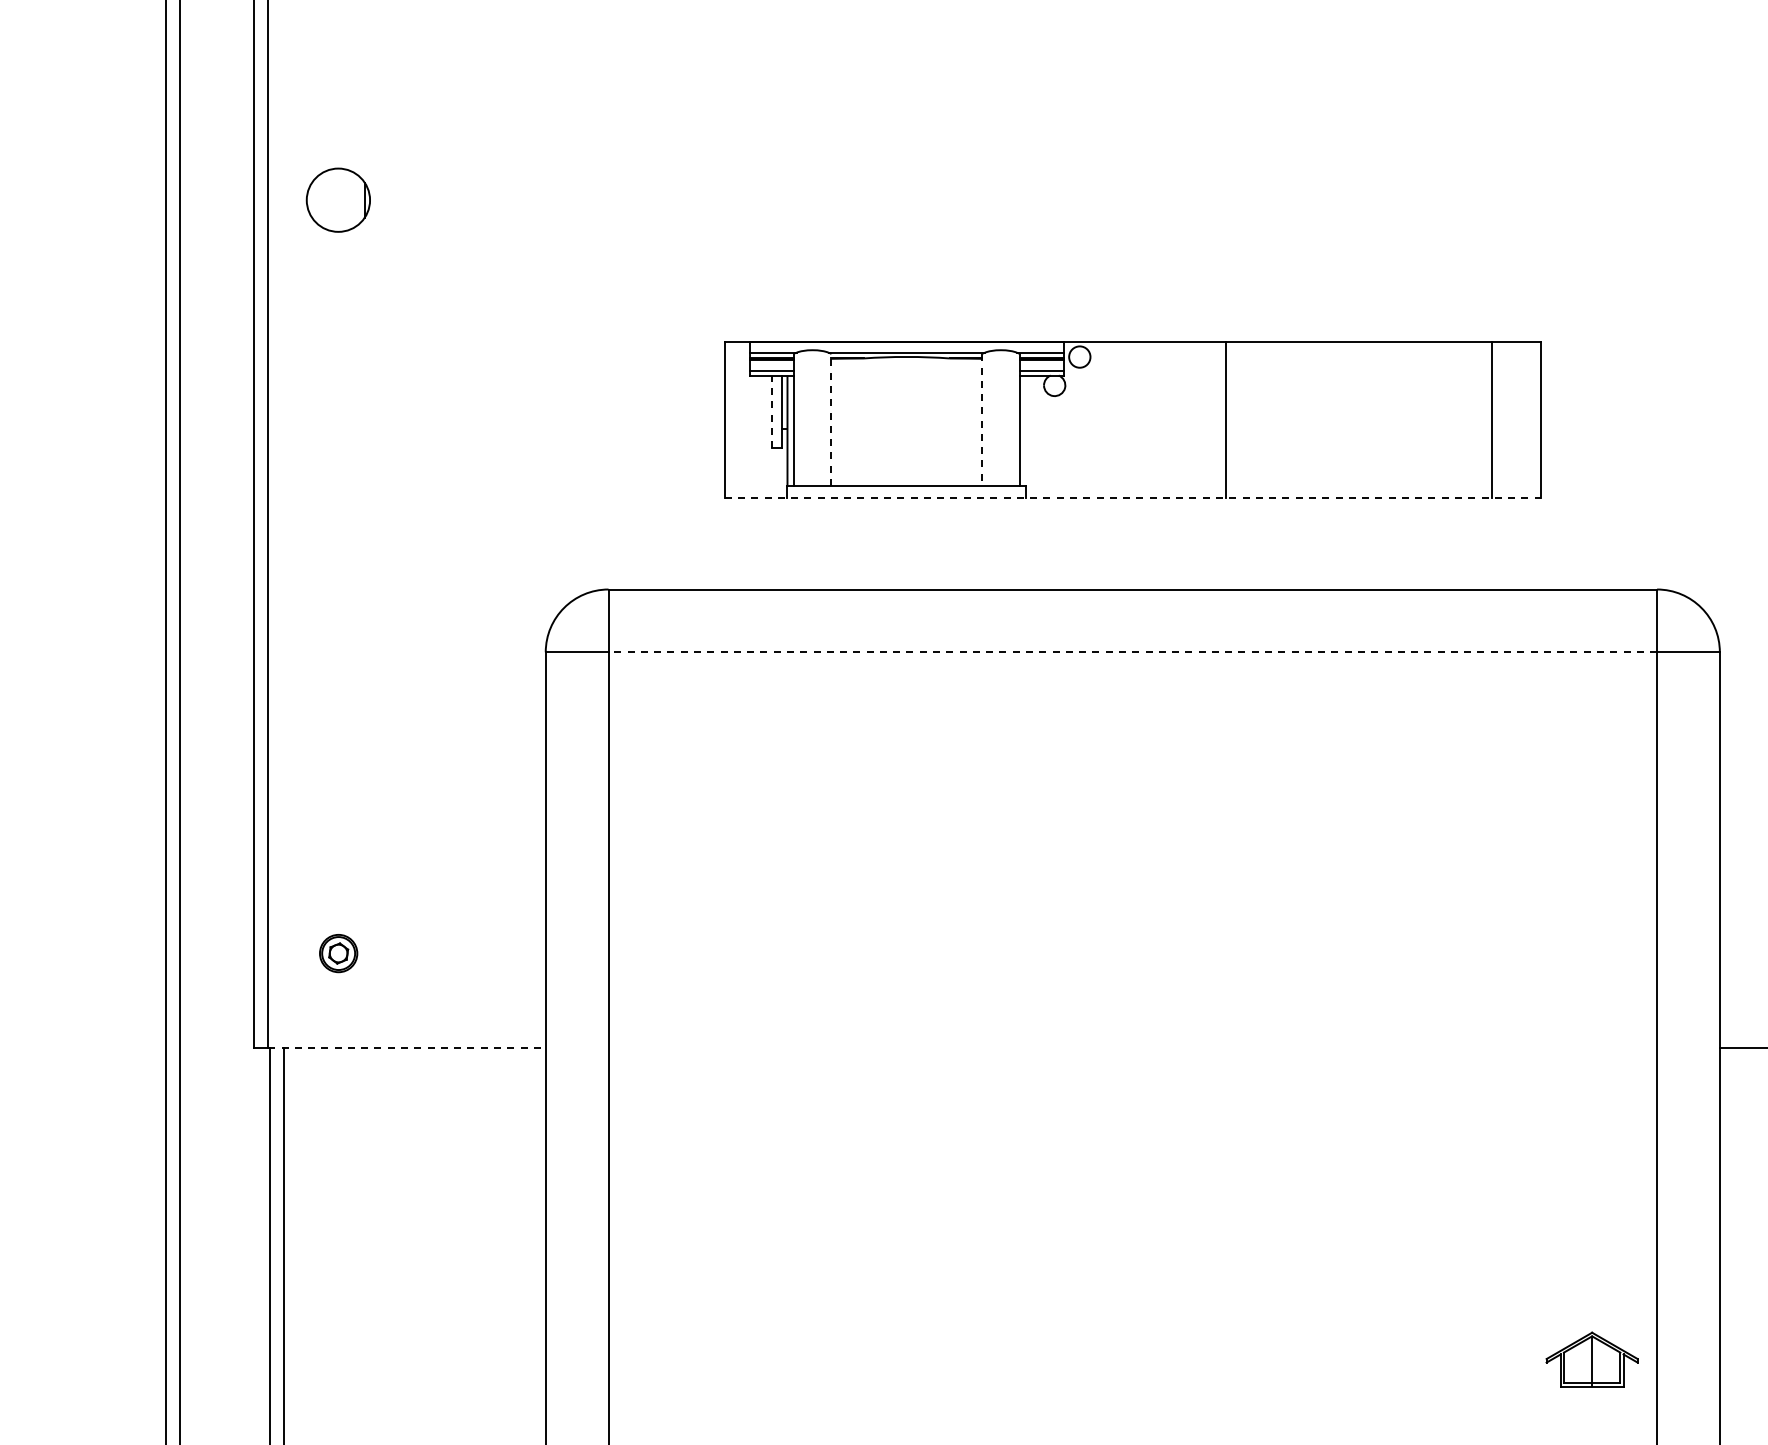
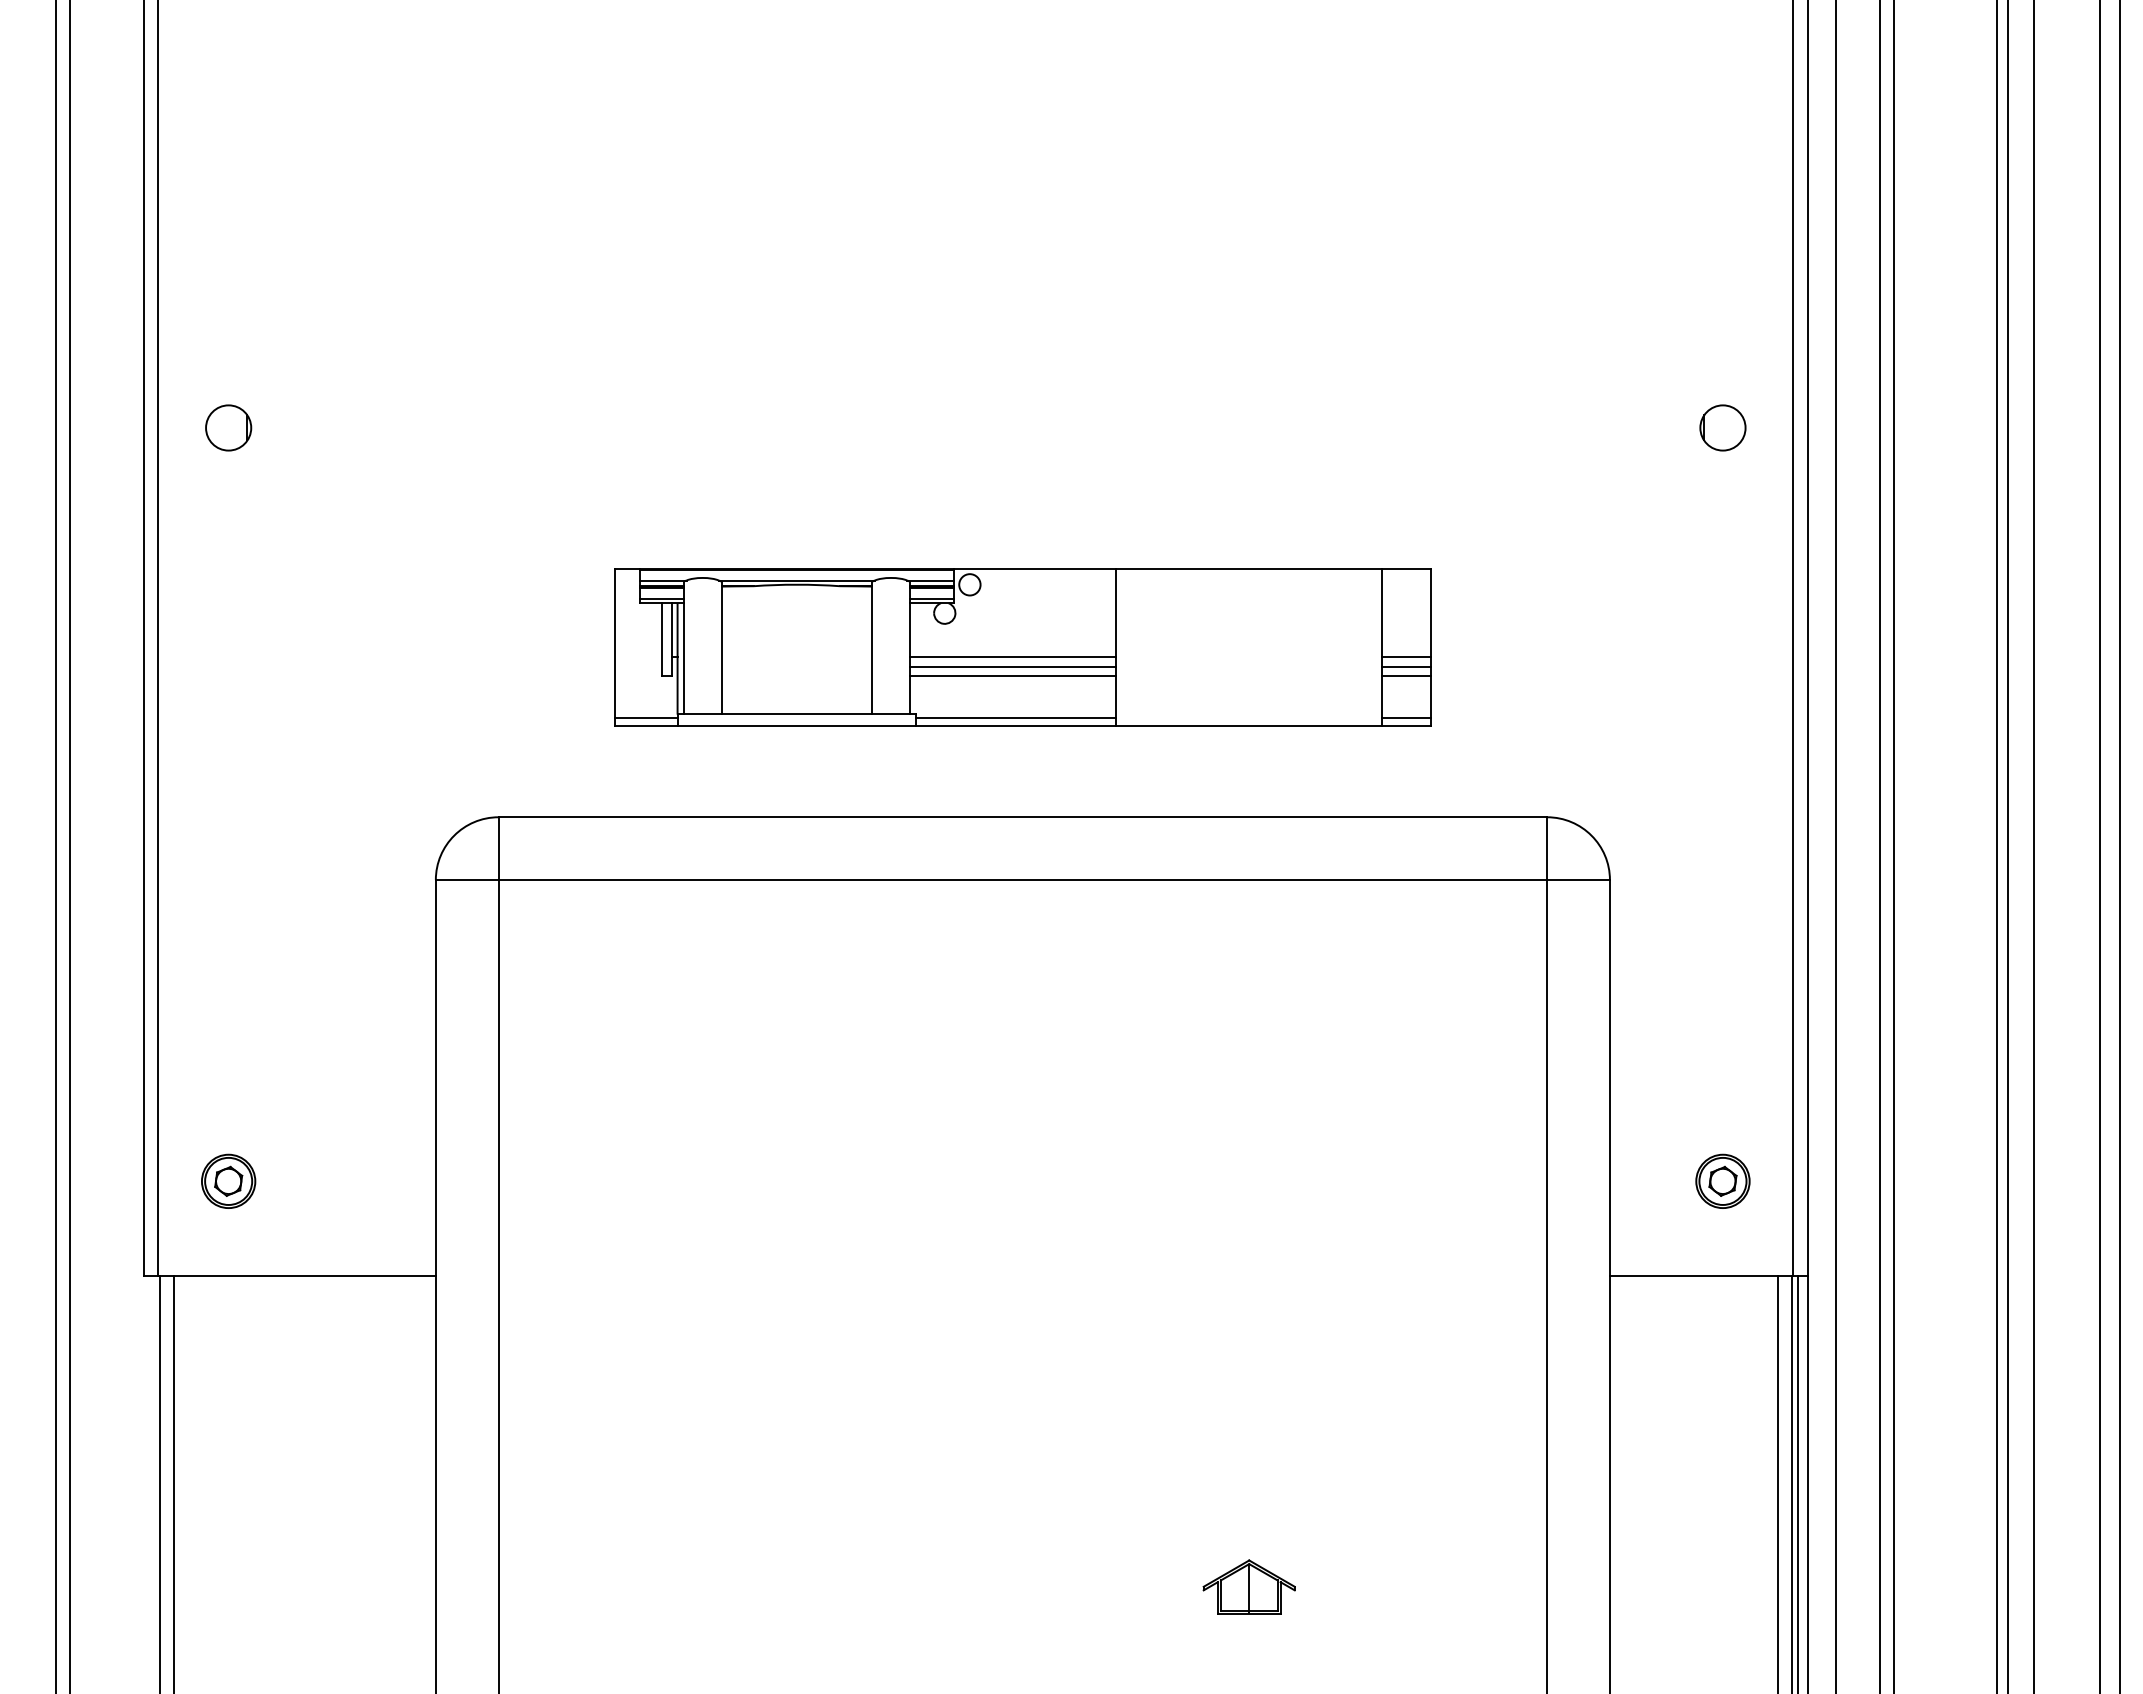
part: (338, 199) -> (228, 427), size x0.71
line: (772, 411) -> (662, 639), dashed -> solid
line: (831, 419) -> (721, 647), dashed -> solid
line: (982, 419) -> (872, 647), dashed -> solid
line: (1122, 429) -> (1012, 657), added
line: (1516, 429) -> (1406, 657), added
line: (1122, 438) -> (1012, 666), added
line: (1516, 438) -> (1406, 666), added
line: (1122, 448) -> (1012, 676), added
line: (1516, 448) -> (1406, 676), added
line: (755, 489) -> (645, 717), added
line: (1125, 489) -> (1015, 717), added
line: (1516, 489) -> (1406, 717), added
line: (1133, 498) -> (1023, 726), dashed -> solid
line: (1132, 652) -> (1022, 880), dashed -> solid
part: (338, 952) -> (228, 1180), size x1.43
line: (407, 1047) -> (297, 1275), dashed -> solid
part: (1591, 1358) -> (1248, 1586), moved

